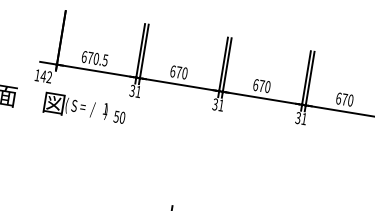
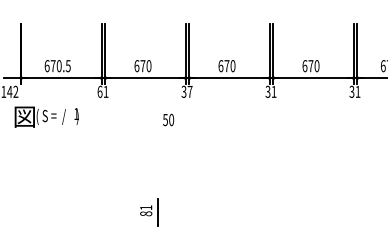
text: (131, 90) -> (99, 91), 31 -> 61
text: (220, 105) -> (189, 91), 31 -> 37
text: (119, 116) -> (168, 119), moved

